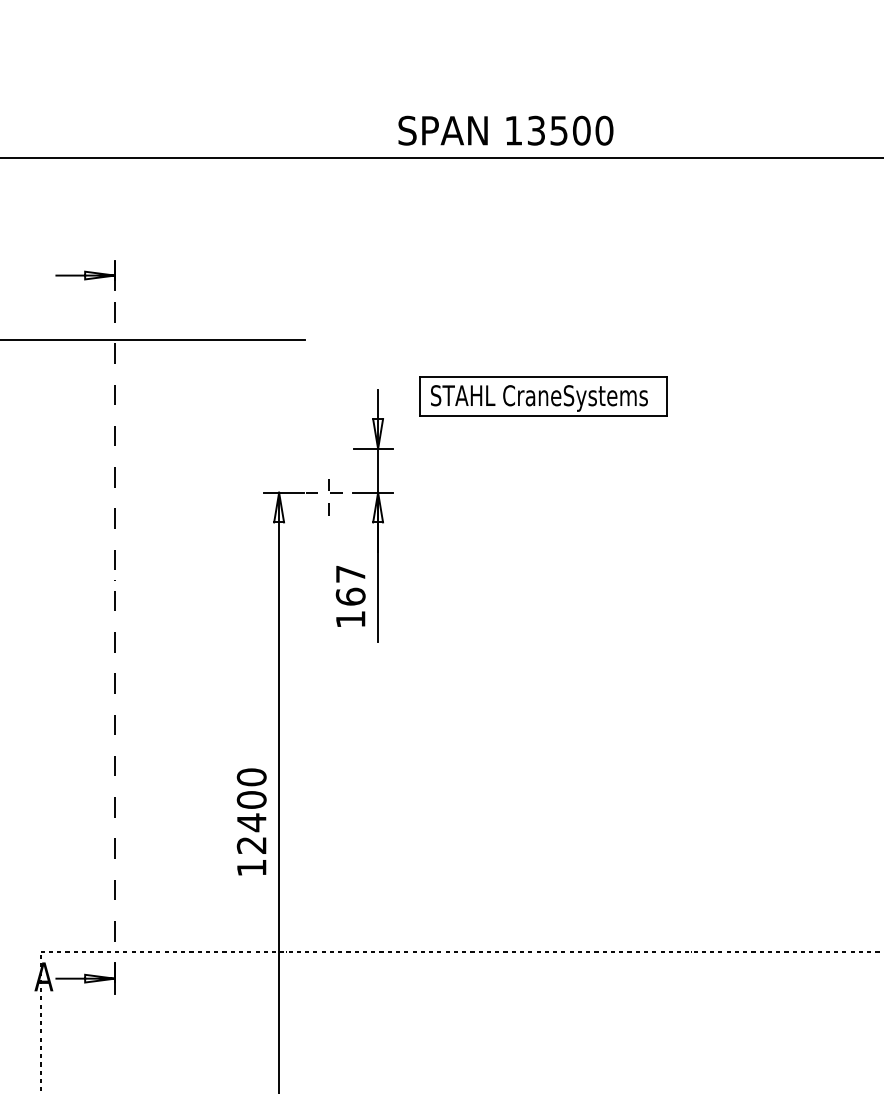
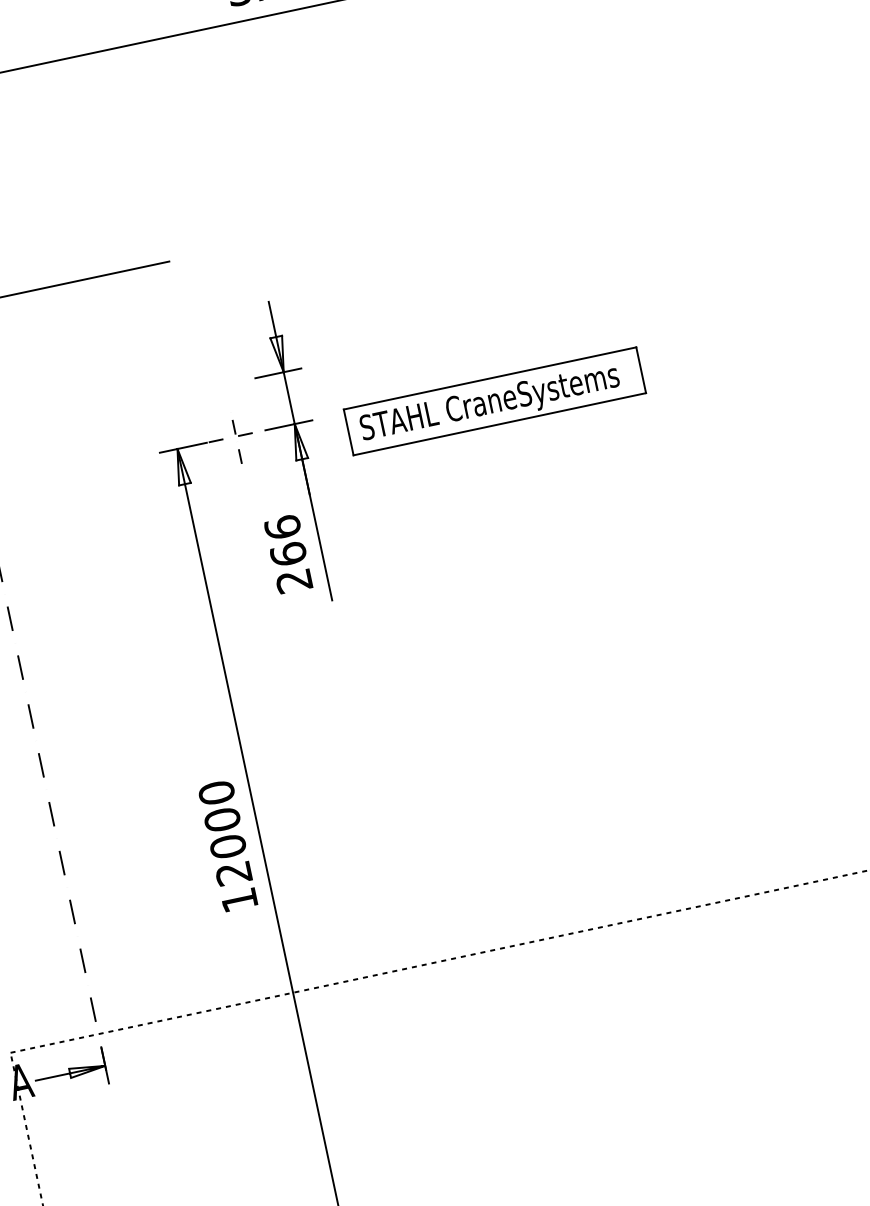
part: (543, 396) -> (494, 401), moved
text: (350, 596) -> (288, 553), 167 -> 266
text: (251, 822) -> (227, 846), 12400 -> 12000

